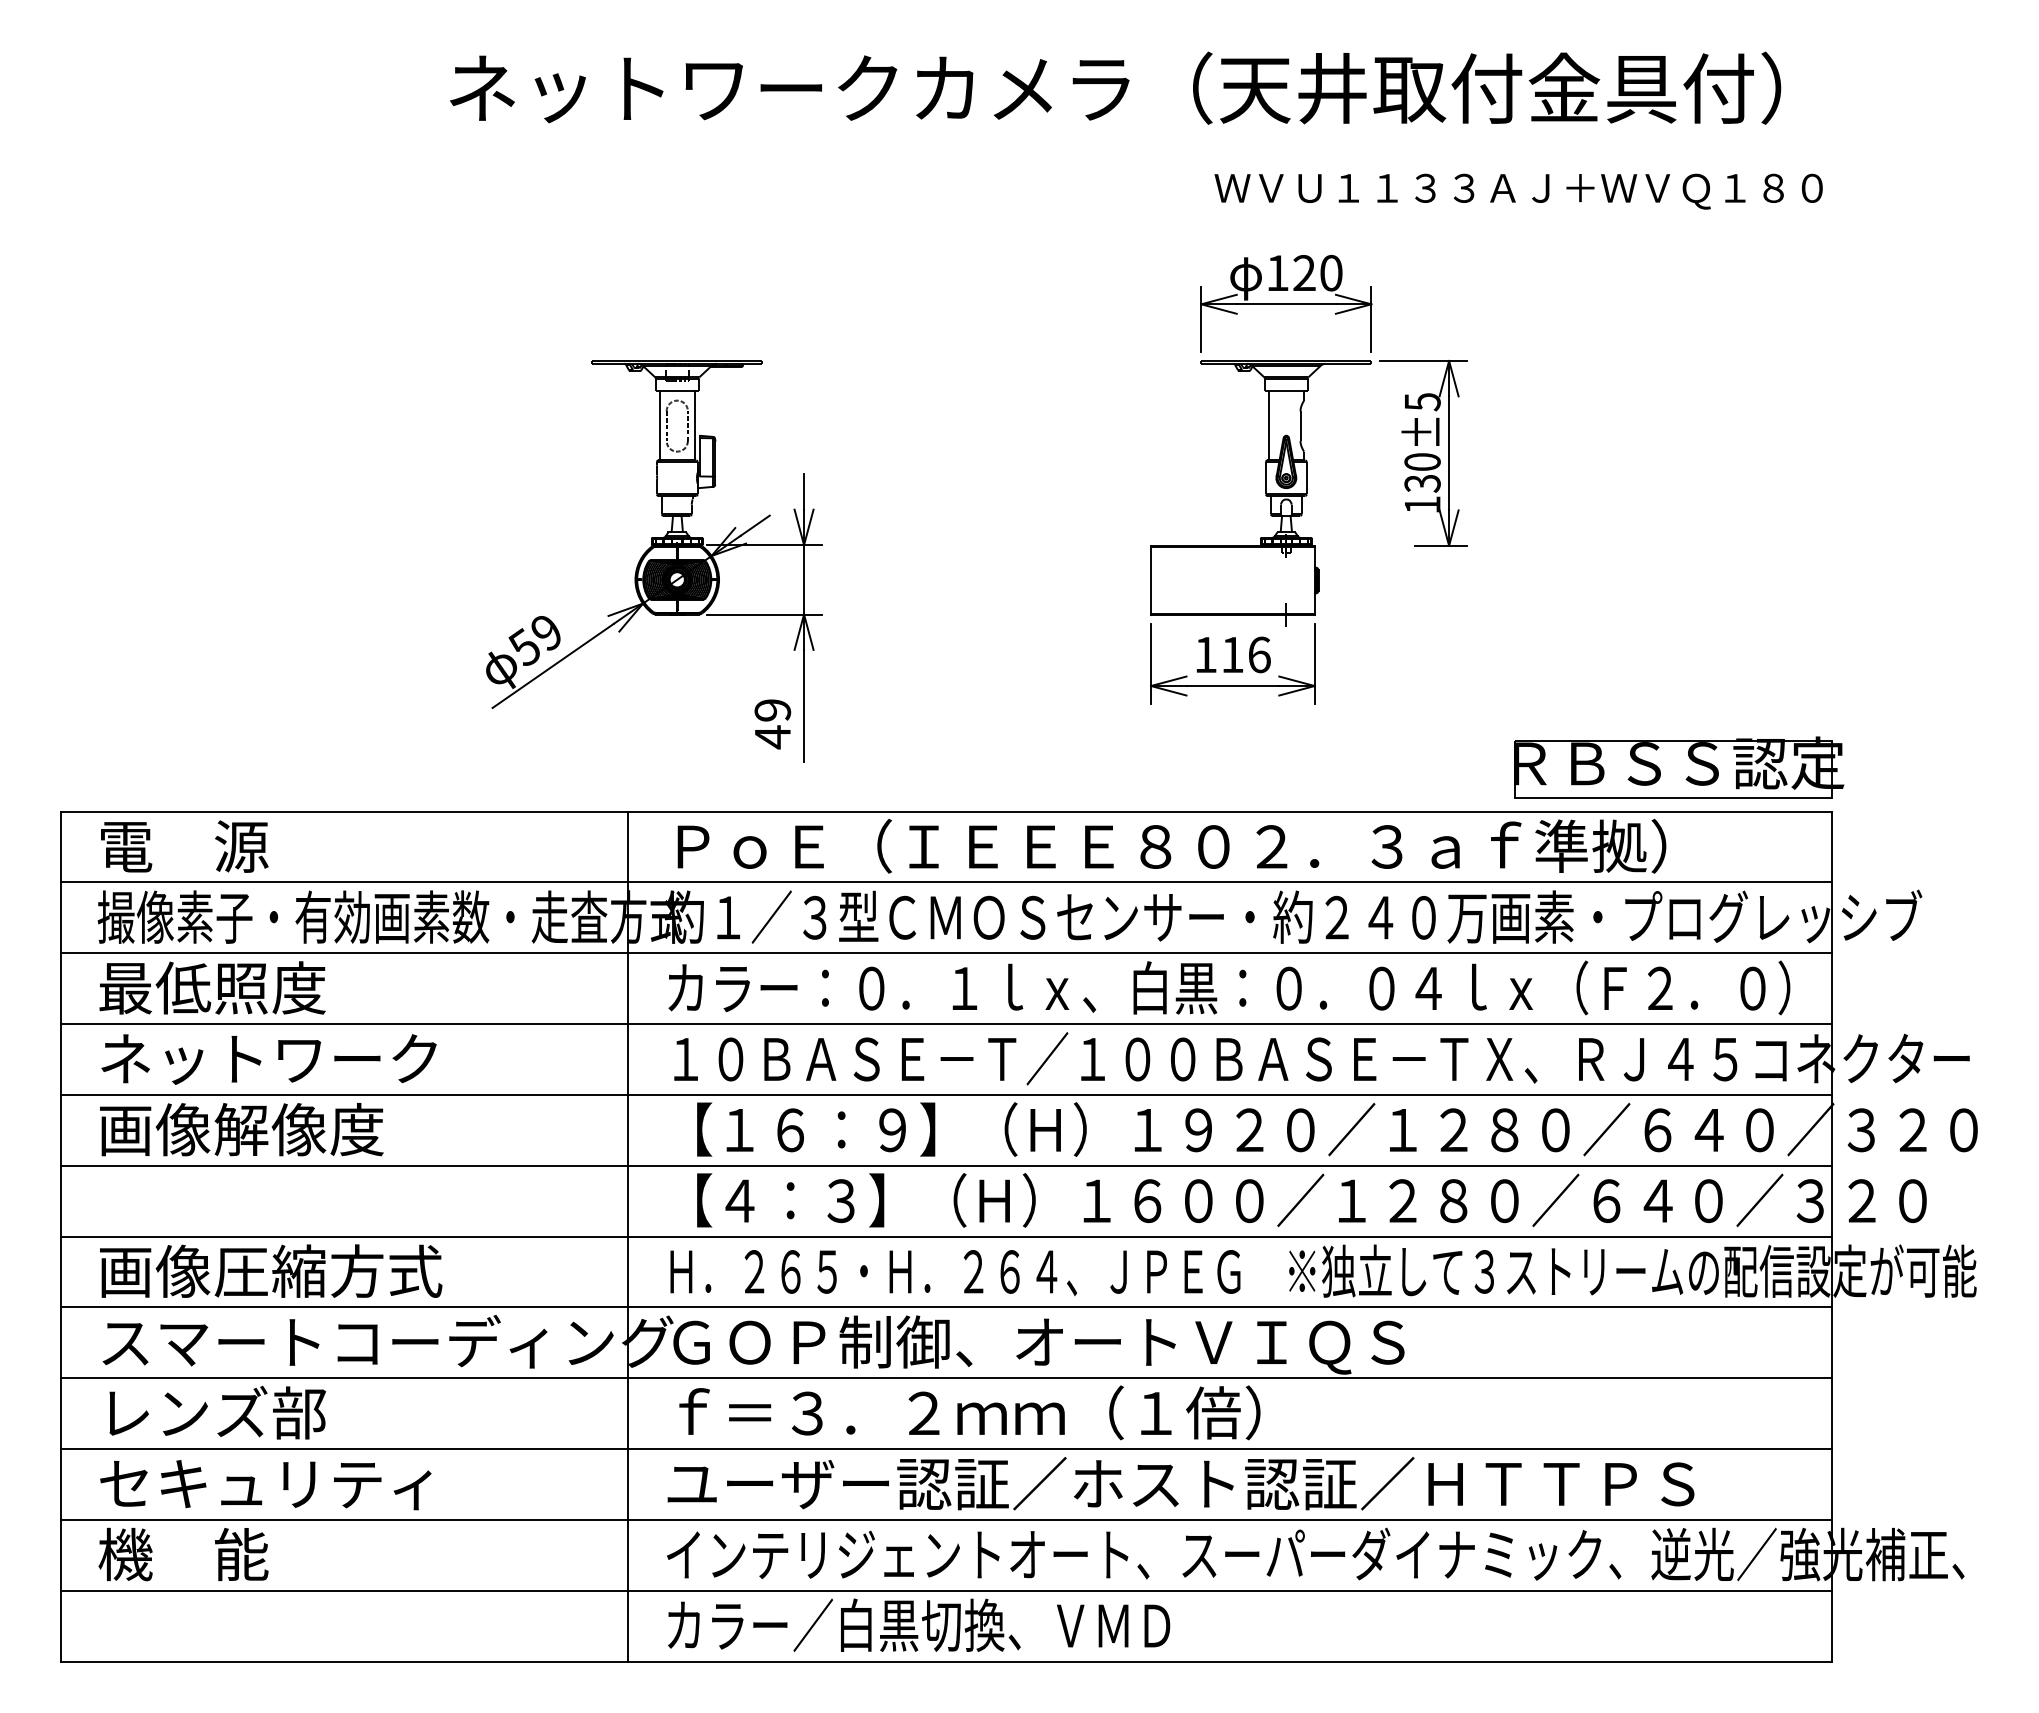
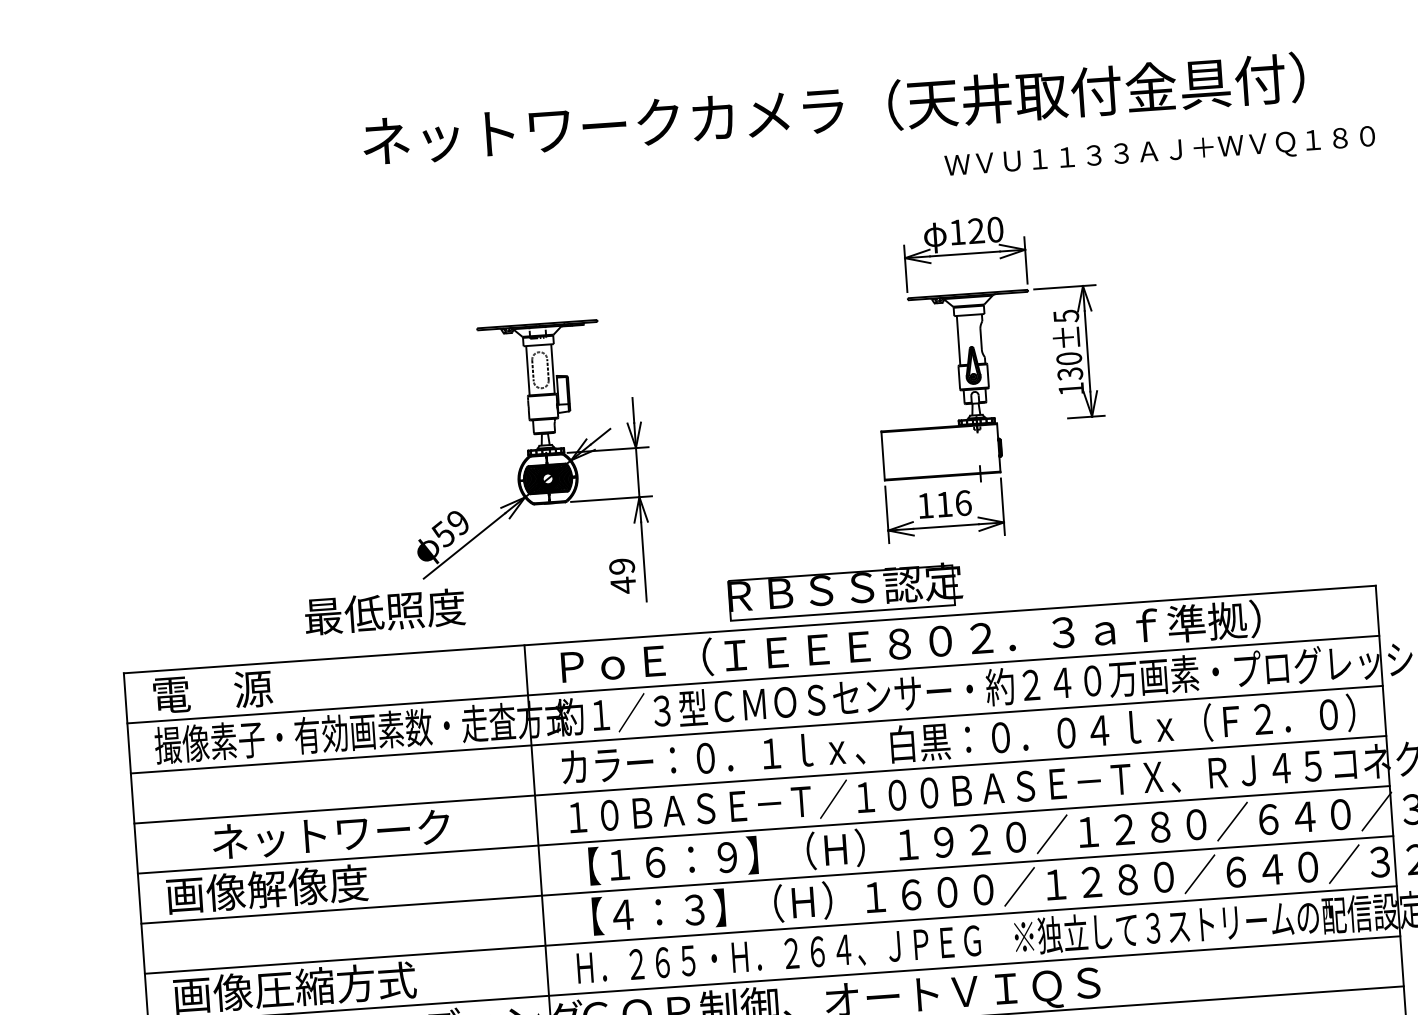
text: (1518, 191) -> (1159, 153), moved
part: (1679, 767) -> (845, 591), moved
text: (212, 987) -> (384, 611), moved
text: (268, 1059) -> (330, 834), moved

